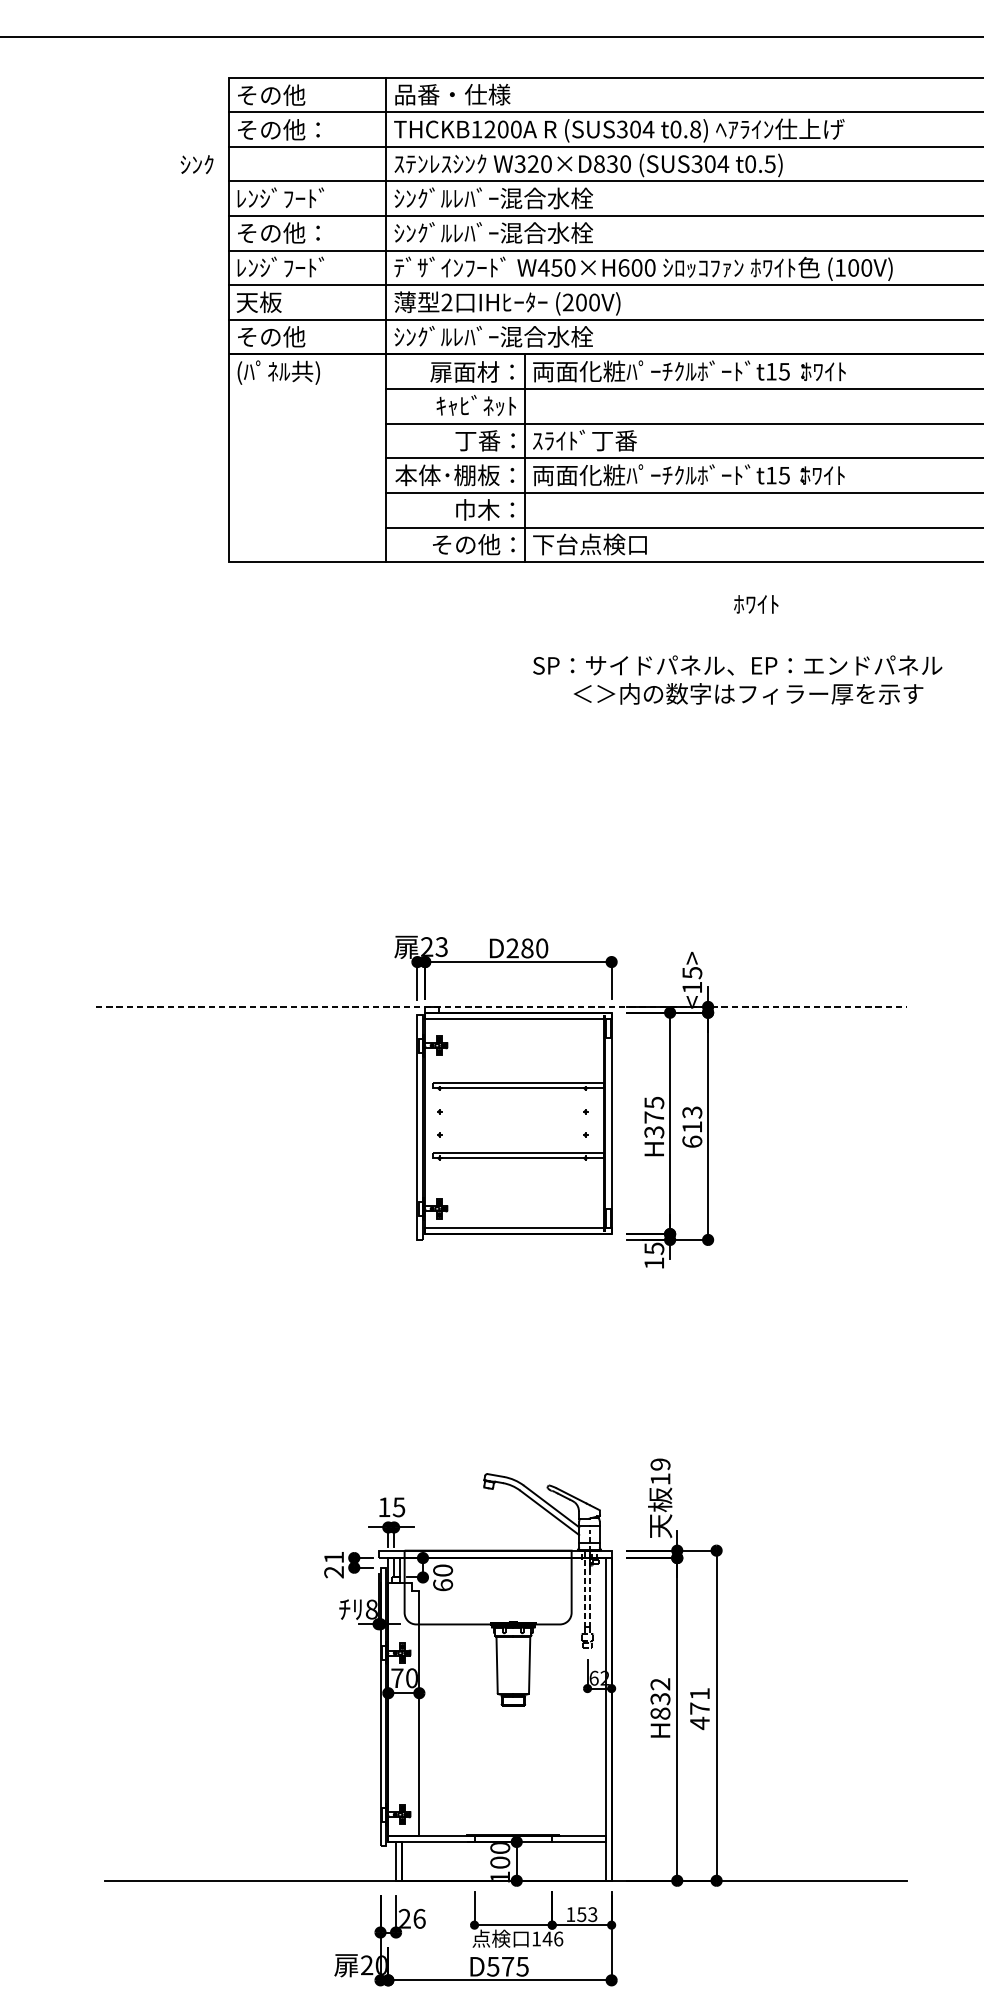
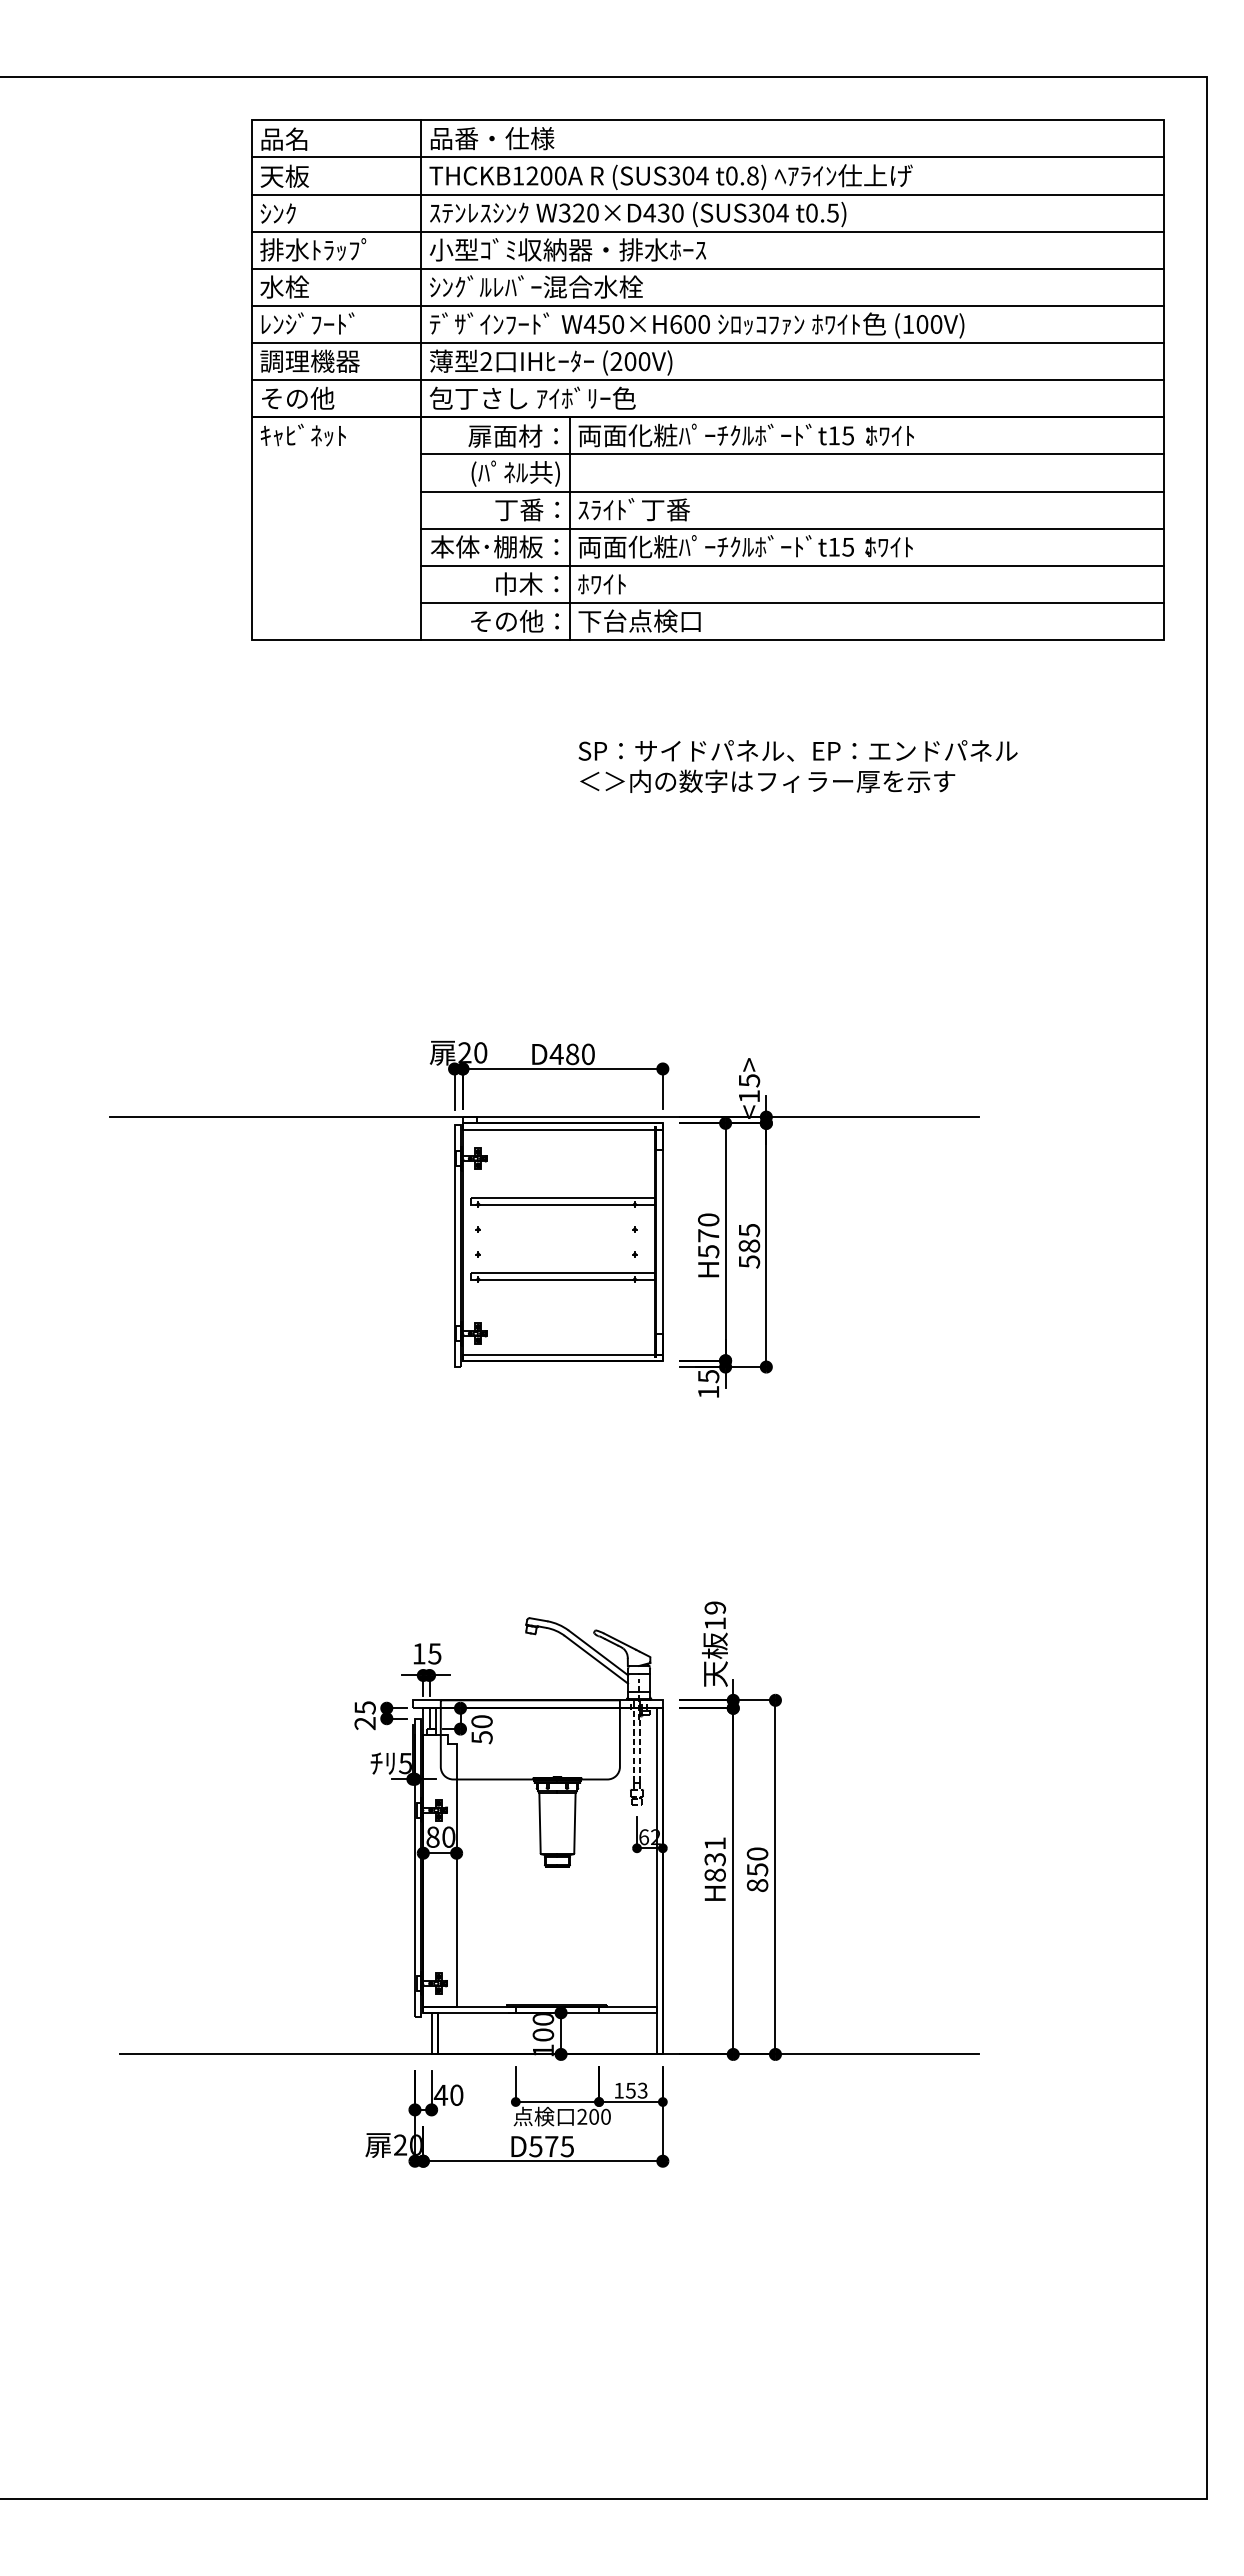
text: (271, 94) -> (297, 138), その他 -> 品名
text: (277, 129) -> (304, 175), その他： -> 天板
text: (599, 163) -> (649, 212), W320×D830 -> W320×D430
text: (196, 164) -> (277, 213), moved
text: (285, 198) -> (313, 249), ﾚﾝｼﾞﾌｰﾄﾞ -> 排水ﾄﾗｯﾌﾟ
text: (522, 198) -> (567, 249), ｼﾝｸﾞﾙﾚﾊﾞｰ混合水栓 -> 小型ｺﾞﾐ収納器・排水ﾎｰｽ
text: (277, 232) -> (304, 286), その他： -> 水栓
text: (282, 301) -> (309, 360), 天板 -> 調理機器
text: (492, 336) -> (535, 397), ｼﾝｸﾞﾙﾚﾊﾞｰ混合水栓 -> 包丁さし ｱｲﾎﾞﾘｰ色
text: (278, 372) -> (305, 436), (ﾊﾟﾈﾙ共) -> ｷｬﾋﾞﾈｯﾄ
text: (474, 406) -> (515, 473), ｷｬﾋﾞﾈｯﾄ -> (ﾊﾟﾈﾙ共)
text: (755, 604) -> (601, 584), moved
text: (748, 693) -> (767, 780), moved
text: (441, 946) -> (480, 1052), 23 -> 20
text: (512, 947) -> (556, 1053), D280 -> D480
line: (501, 1007) -> (544, 1117), dashed -> solid
text: (654, 1117) -> (708, 1235), H375 -> H570
text: (692, 1127) -> (749, 1246), 613 -> 585
text: (333, 1557) -> (364, 1707), 21 -> 25
text: (442, 1585) -> (481, 1737), 60 -> 50
text: (370, 1609) -> (404, 1763), 8 -> 5
text: (396, 1677) -> (432, 1836), 70 -> 80
text: (659, 1684) -> (714, 1843), H832 -> H831
text: (699, 1708) -> (757, 1869), 471 -> 850
text: (411, 1918) -> (448, 2094), 26 -> 40
text: (546, 1938) -> (593, 2116), 146 -> 200

